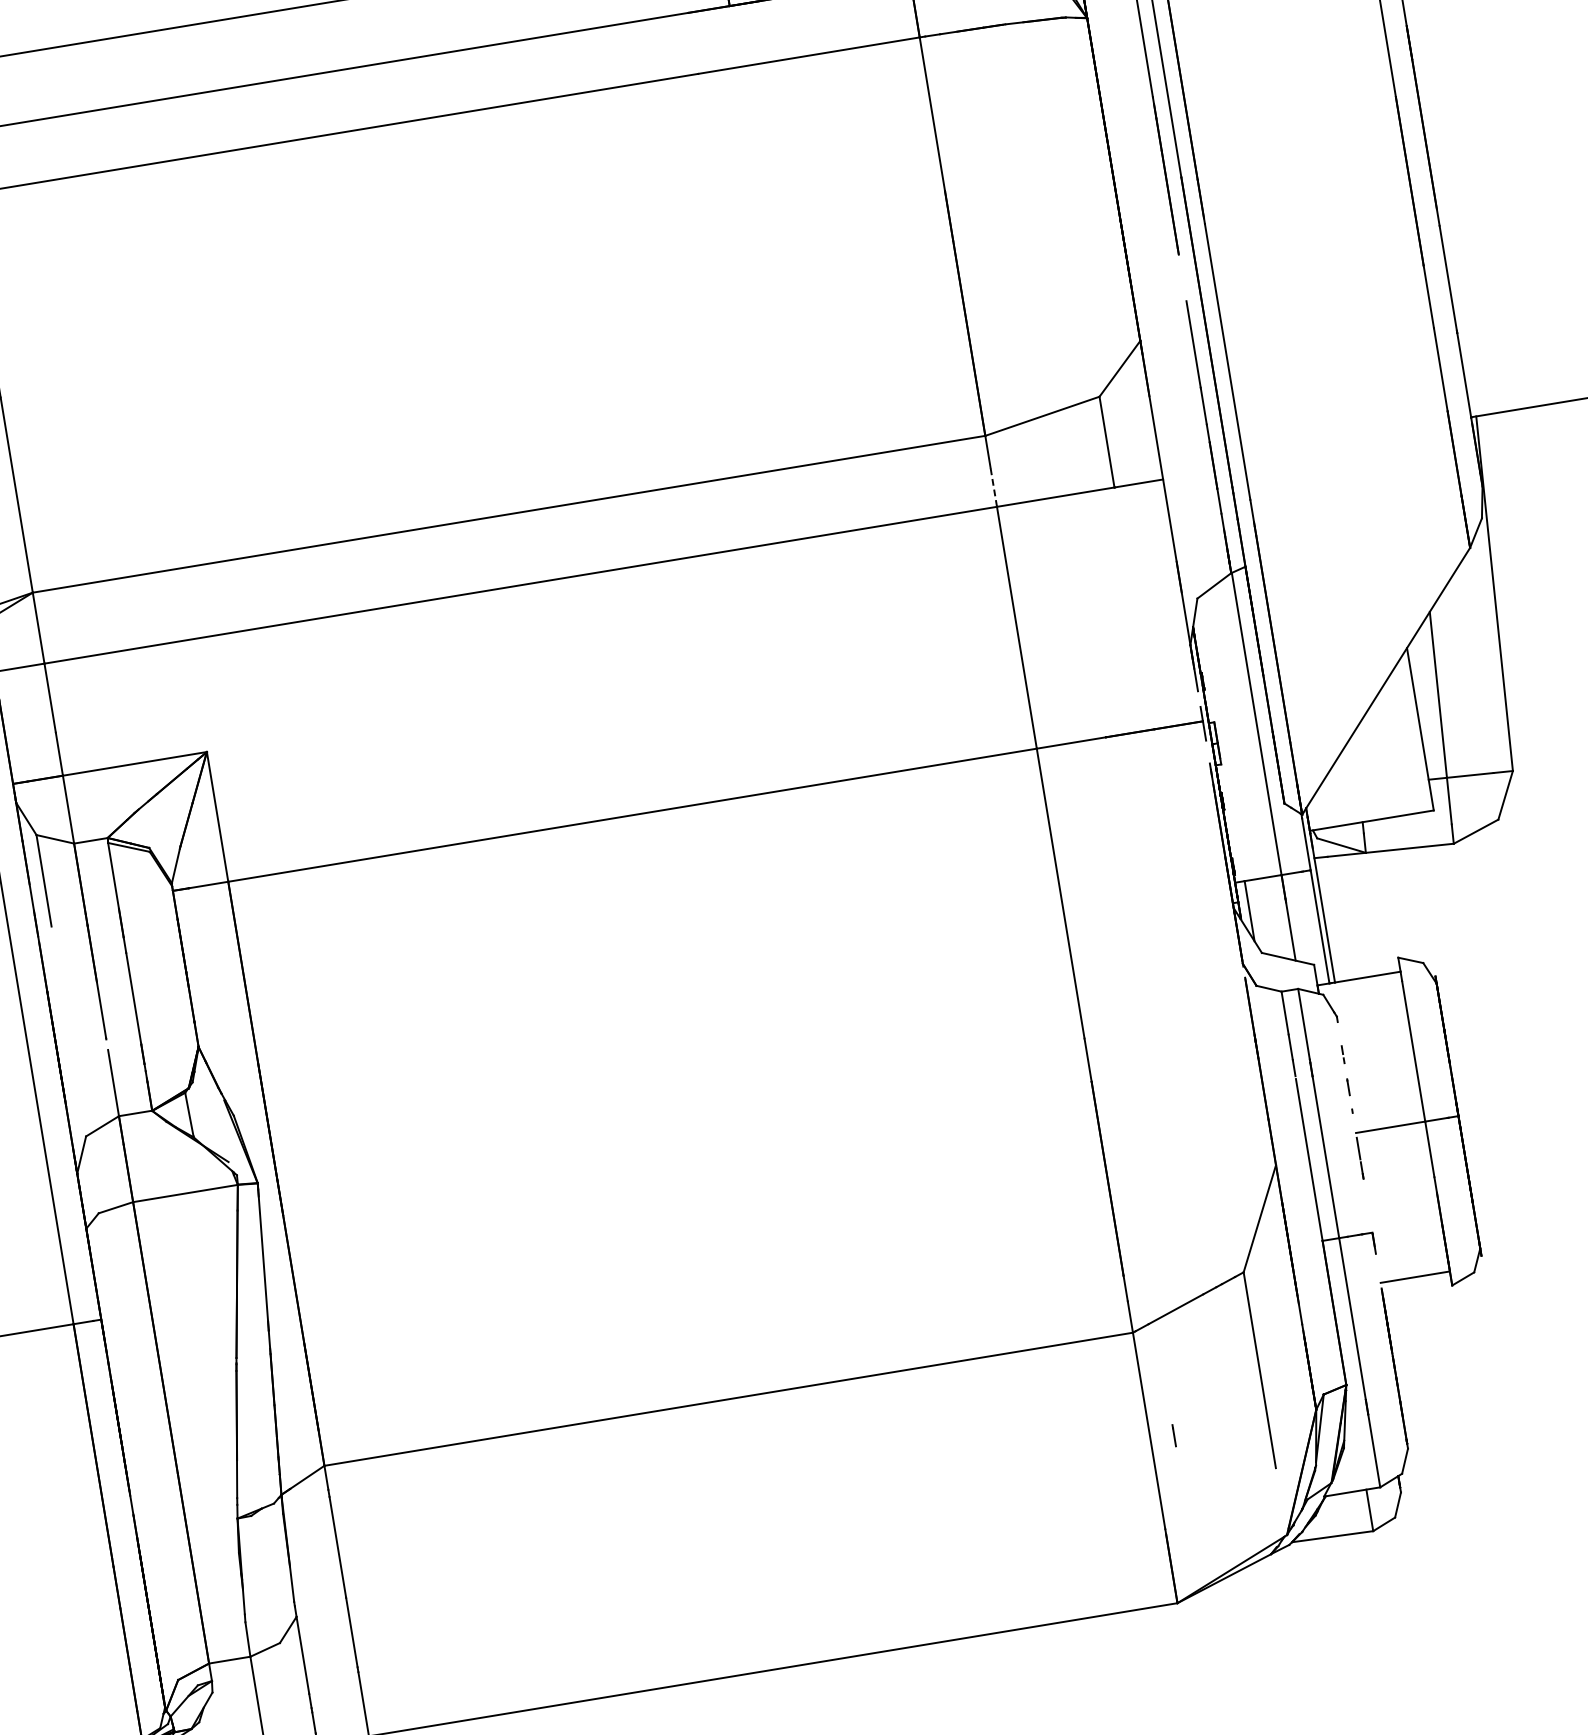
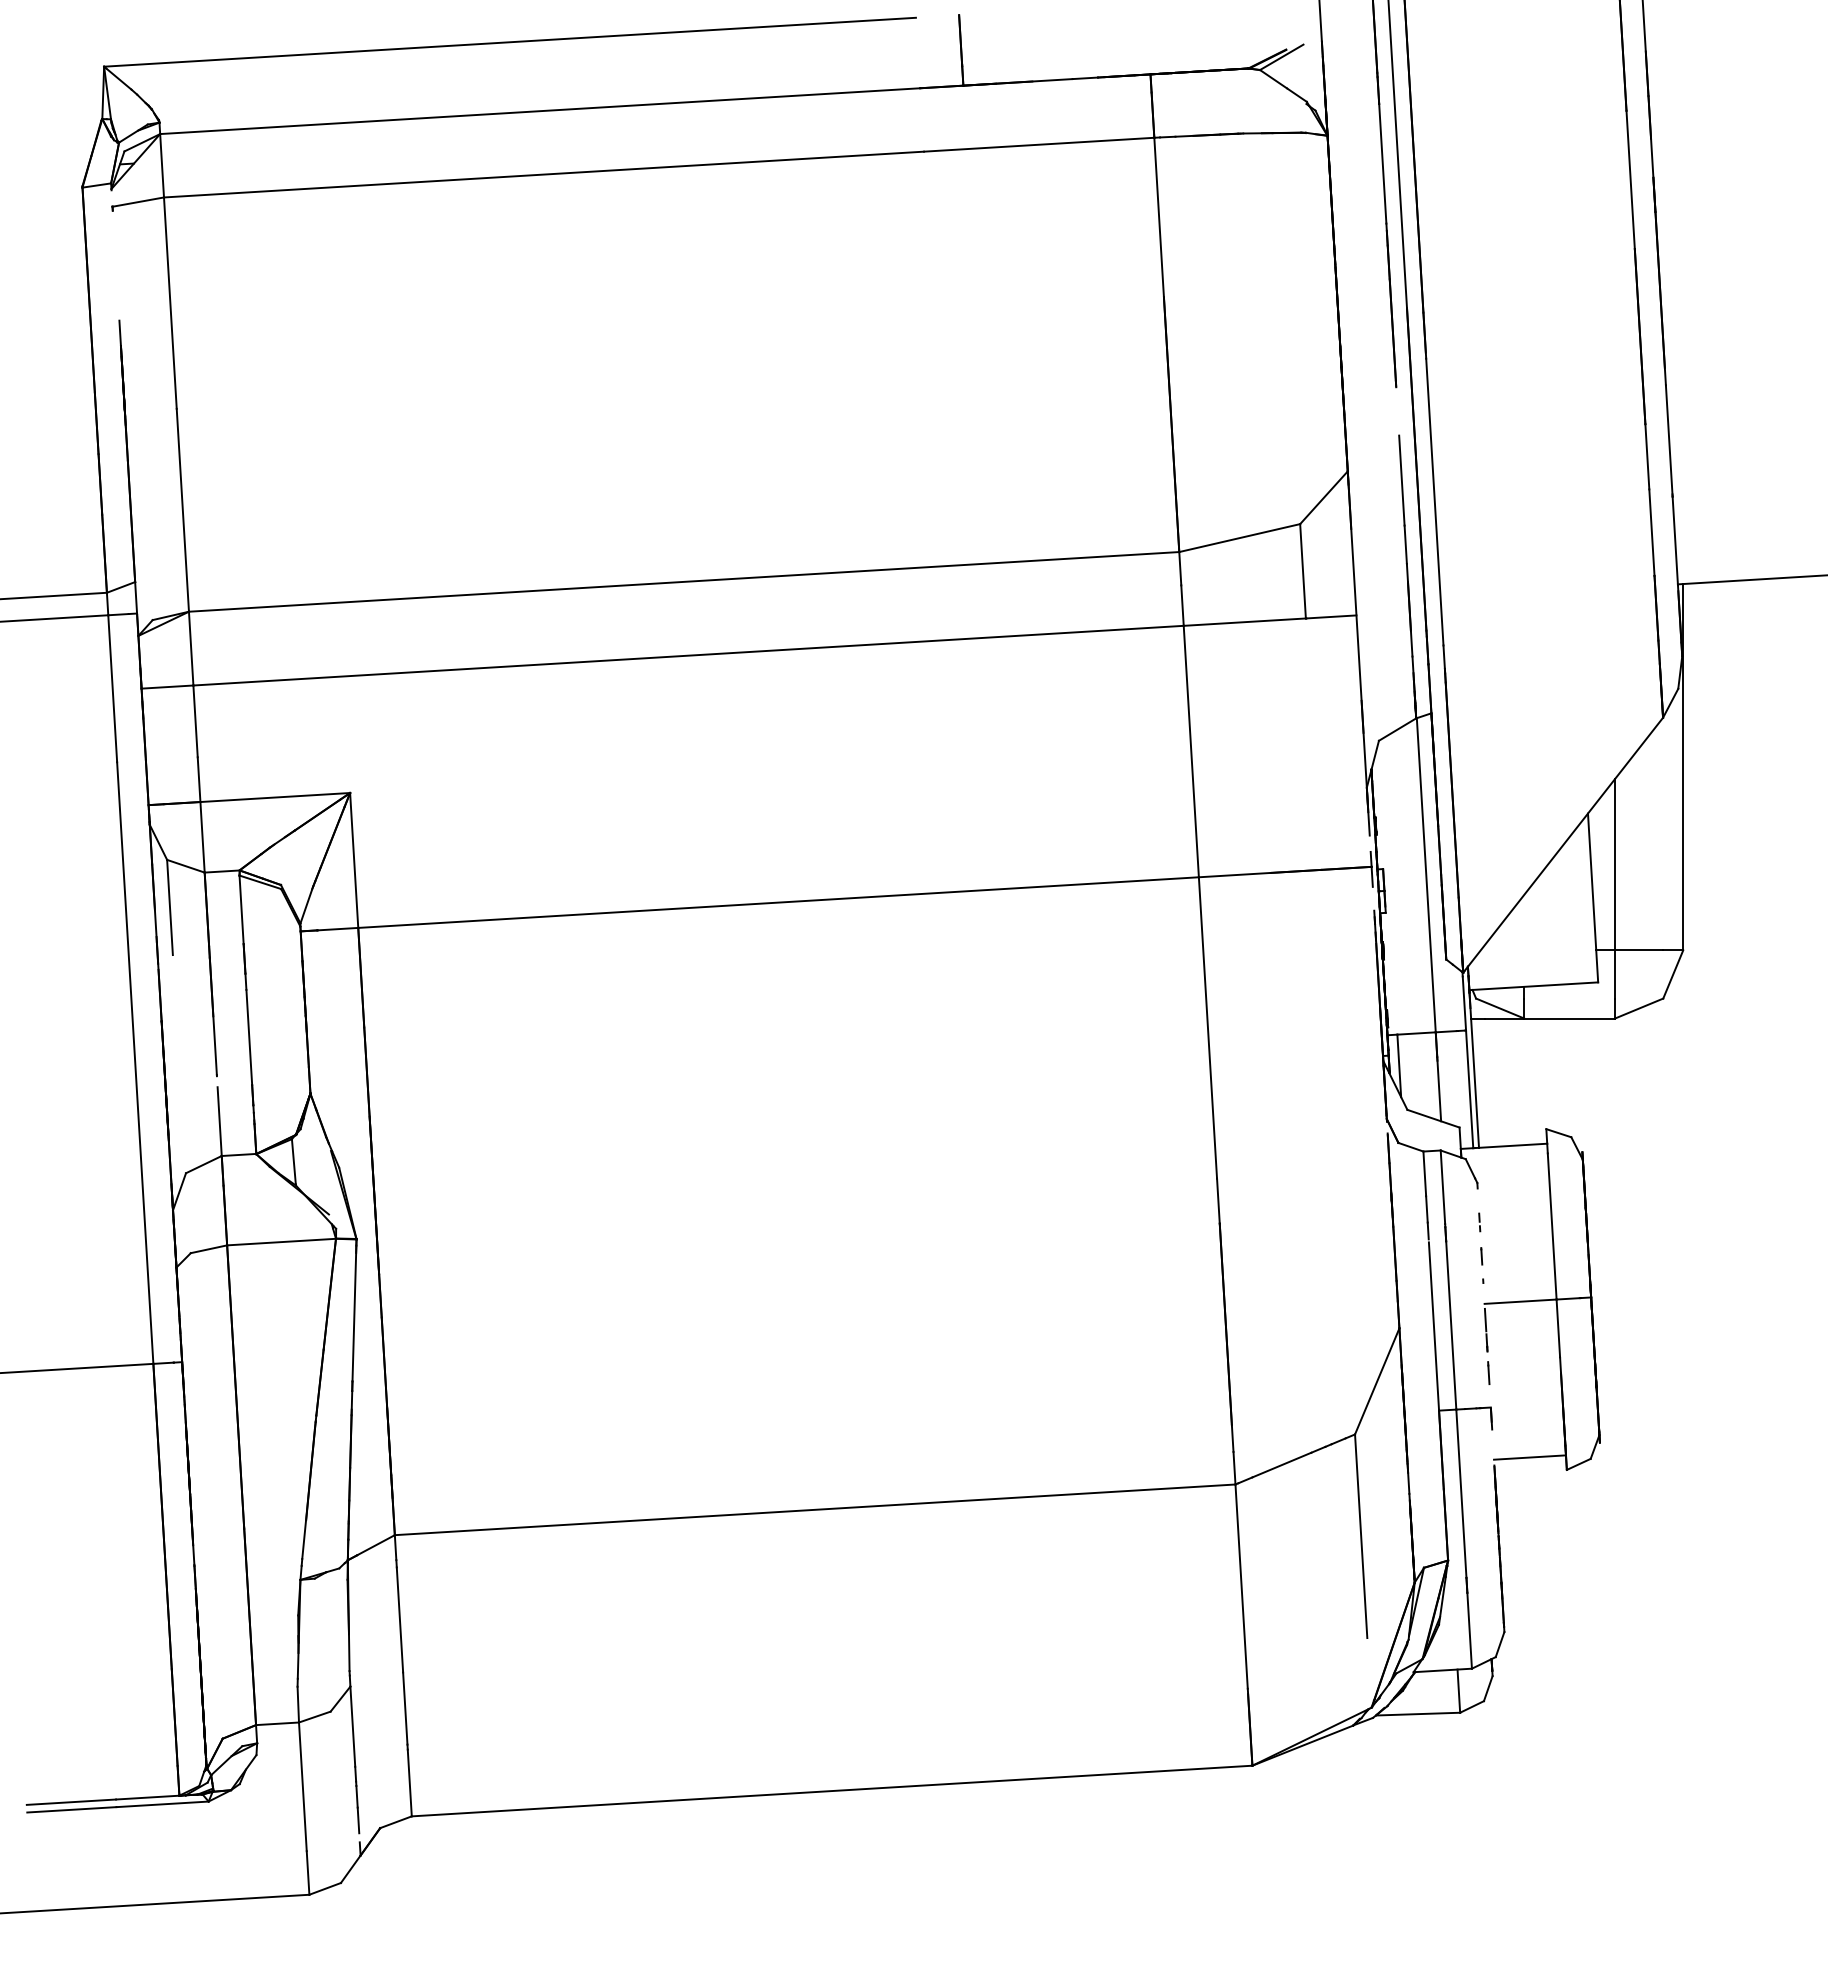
line: (993, 487) -> (1182, 605), dashed -> solid
line: (1173, 1435) -> (1488, 1372), moved

